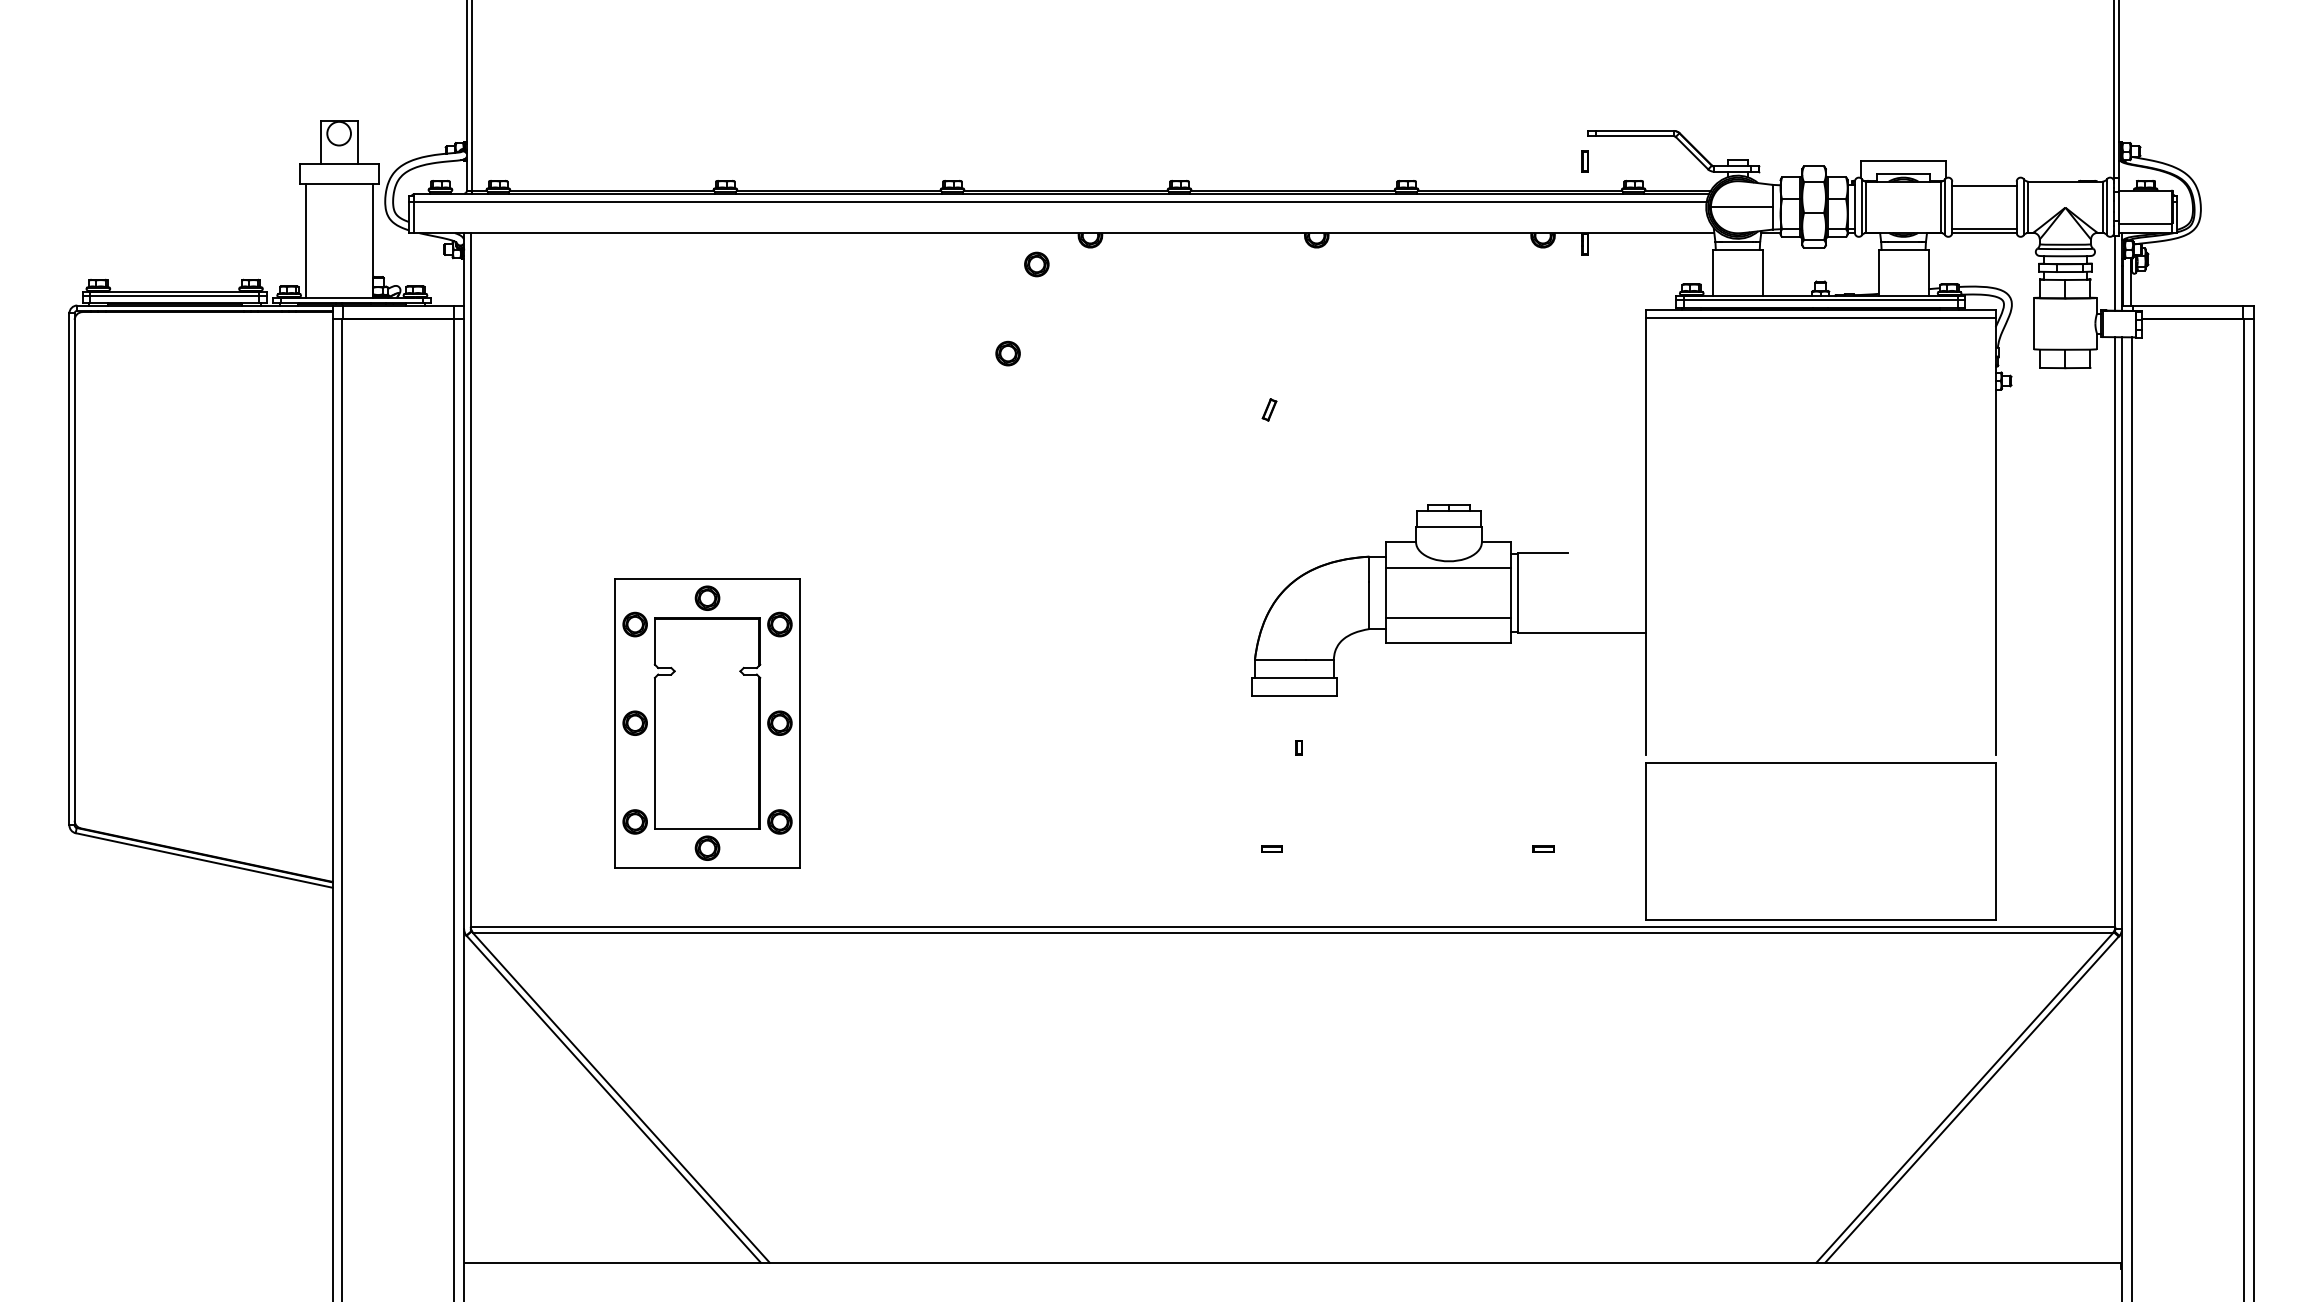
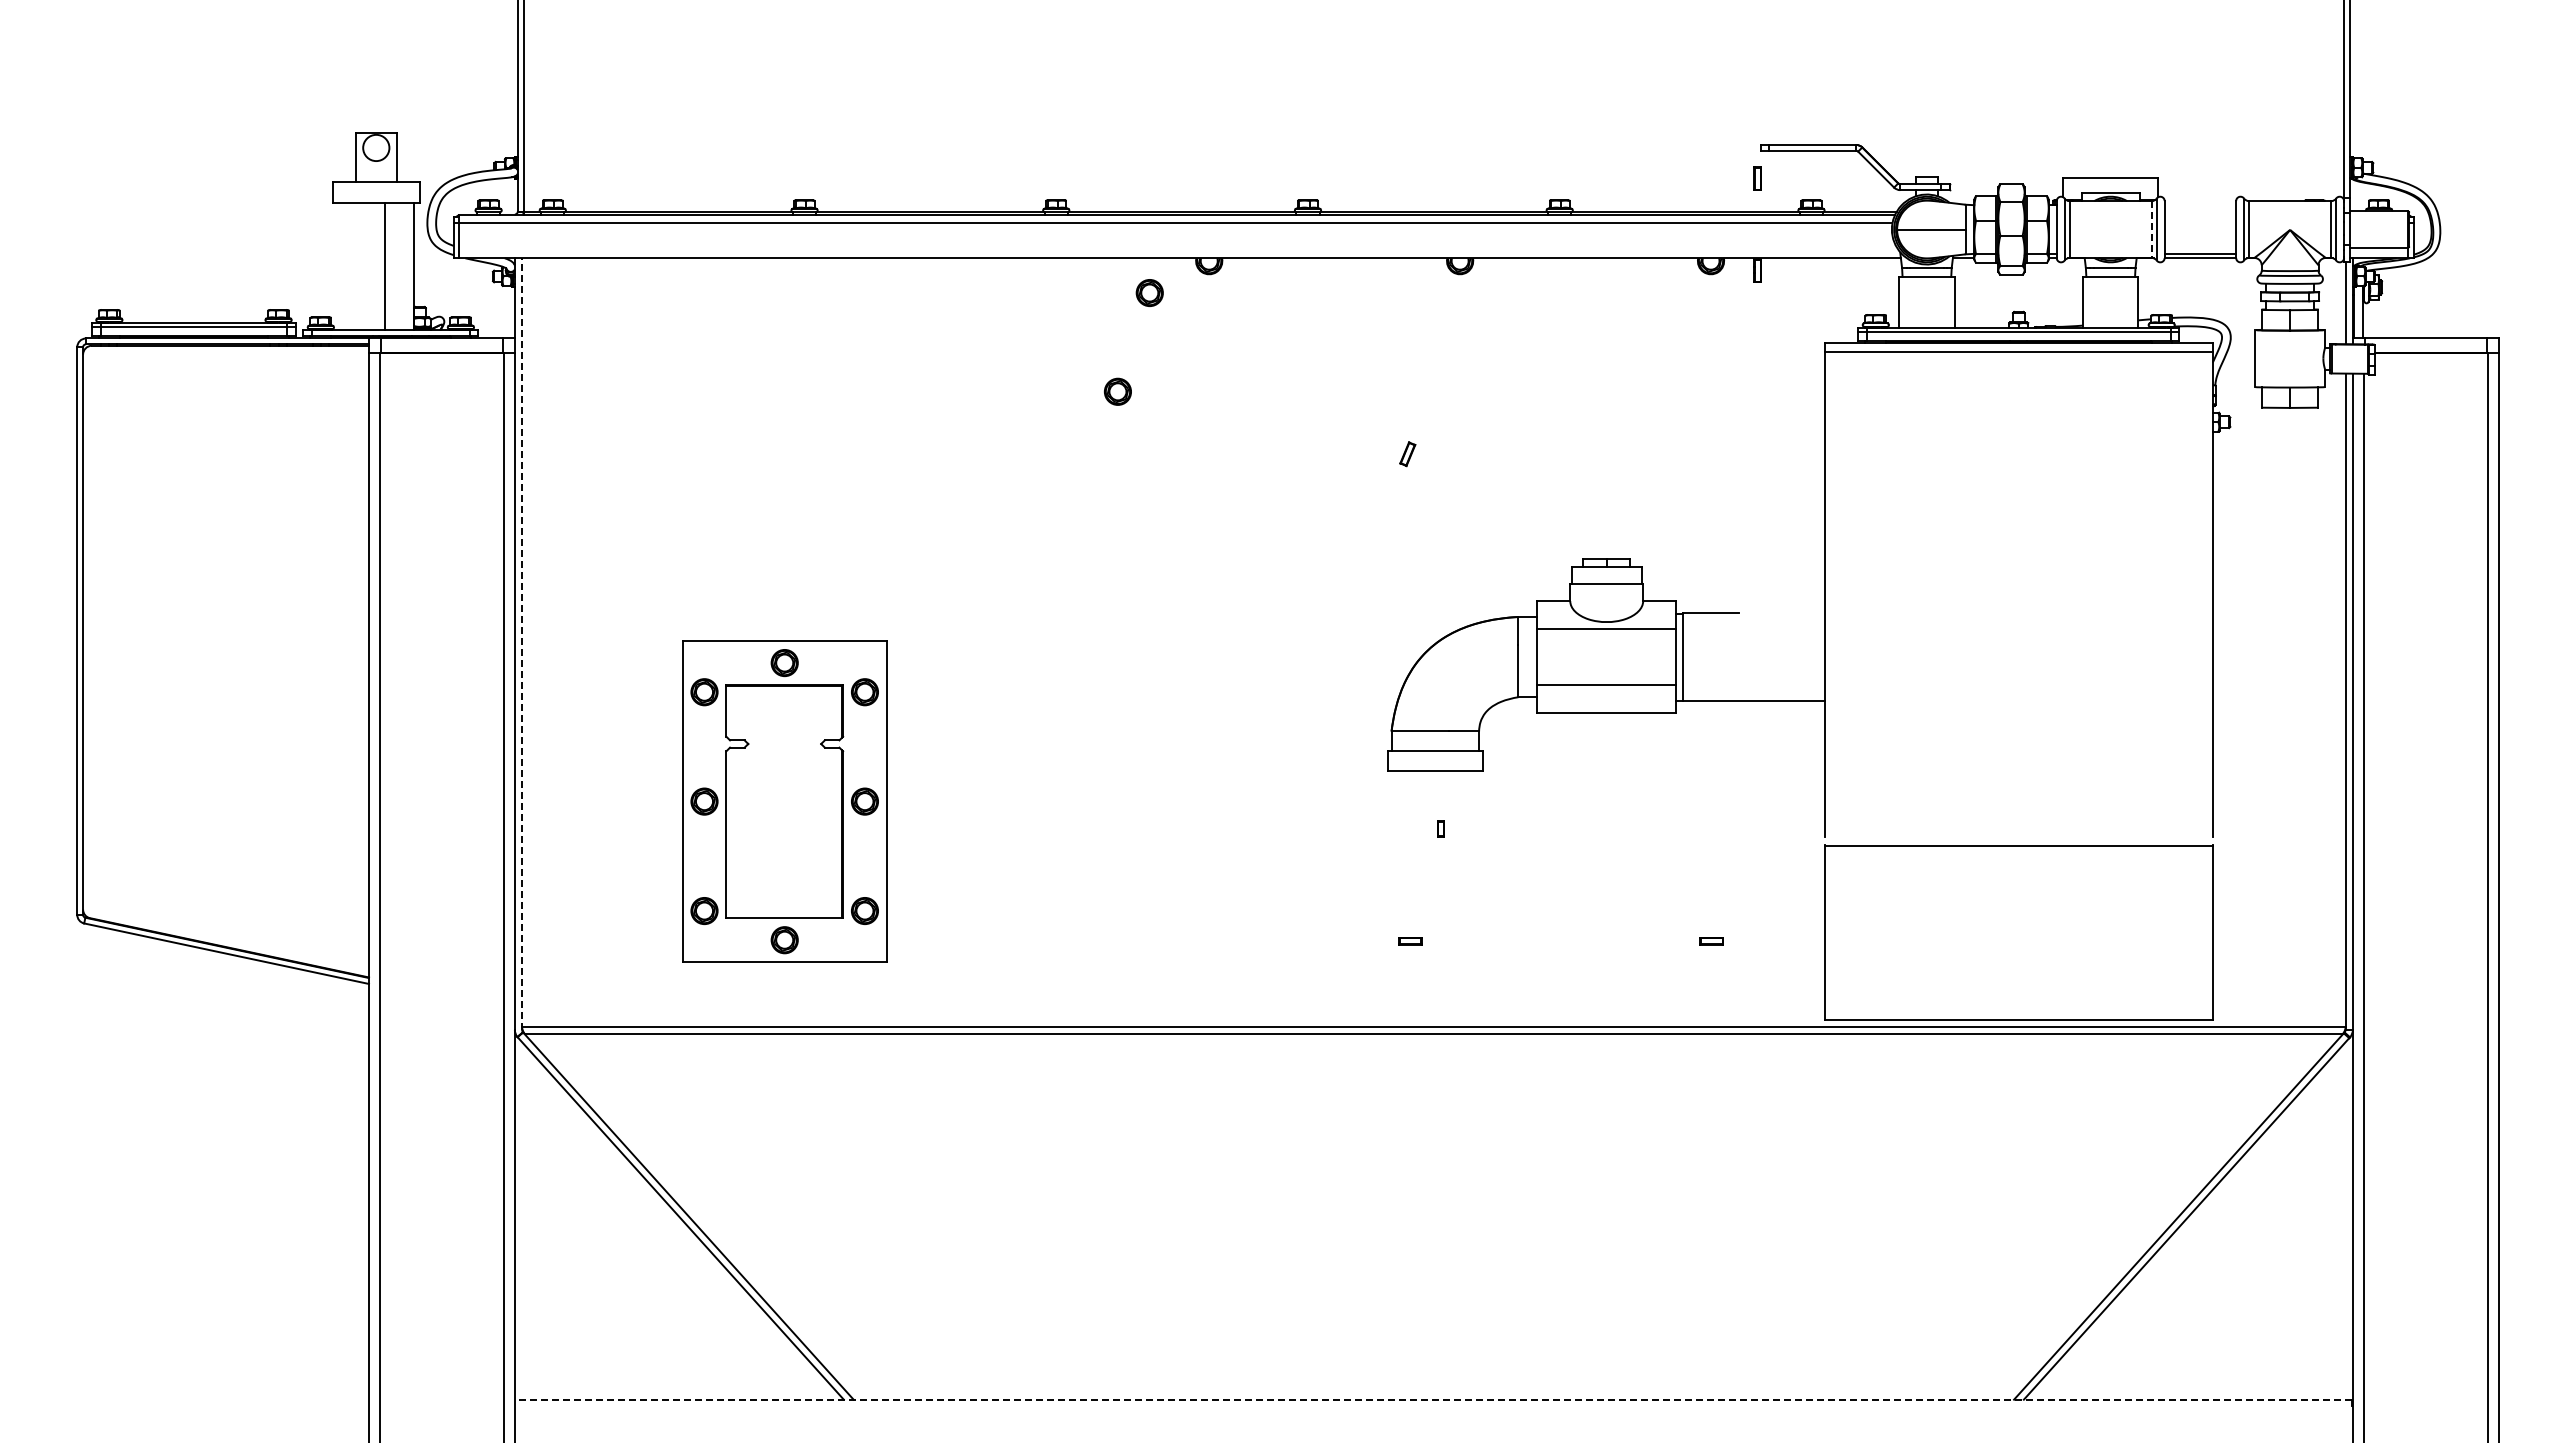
line: (1984, 185) -> (2200, 205), removed
line: (1940, 208) -> (2151, 230), solid -> dashed
line: (305, 240) -> (385, 266), moved
line: (471, 581) -> (522, 644), solid -> dashed
line: (1292, 1262) -> (1433, 1399), solid -> dashed

